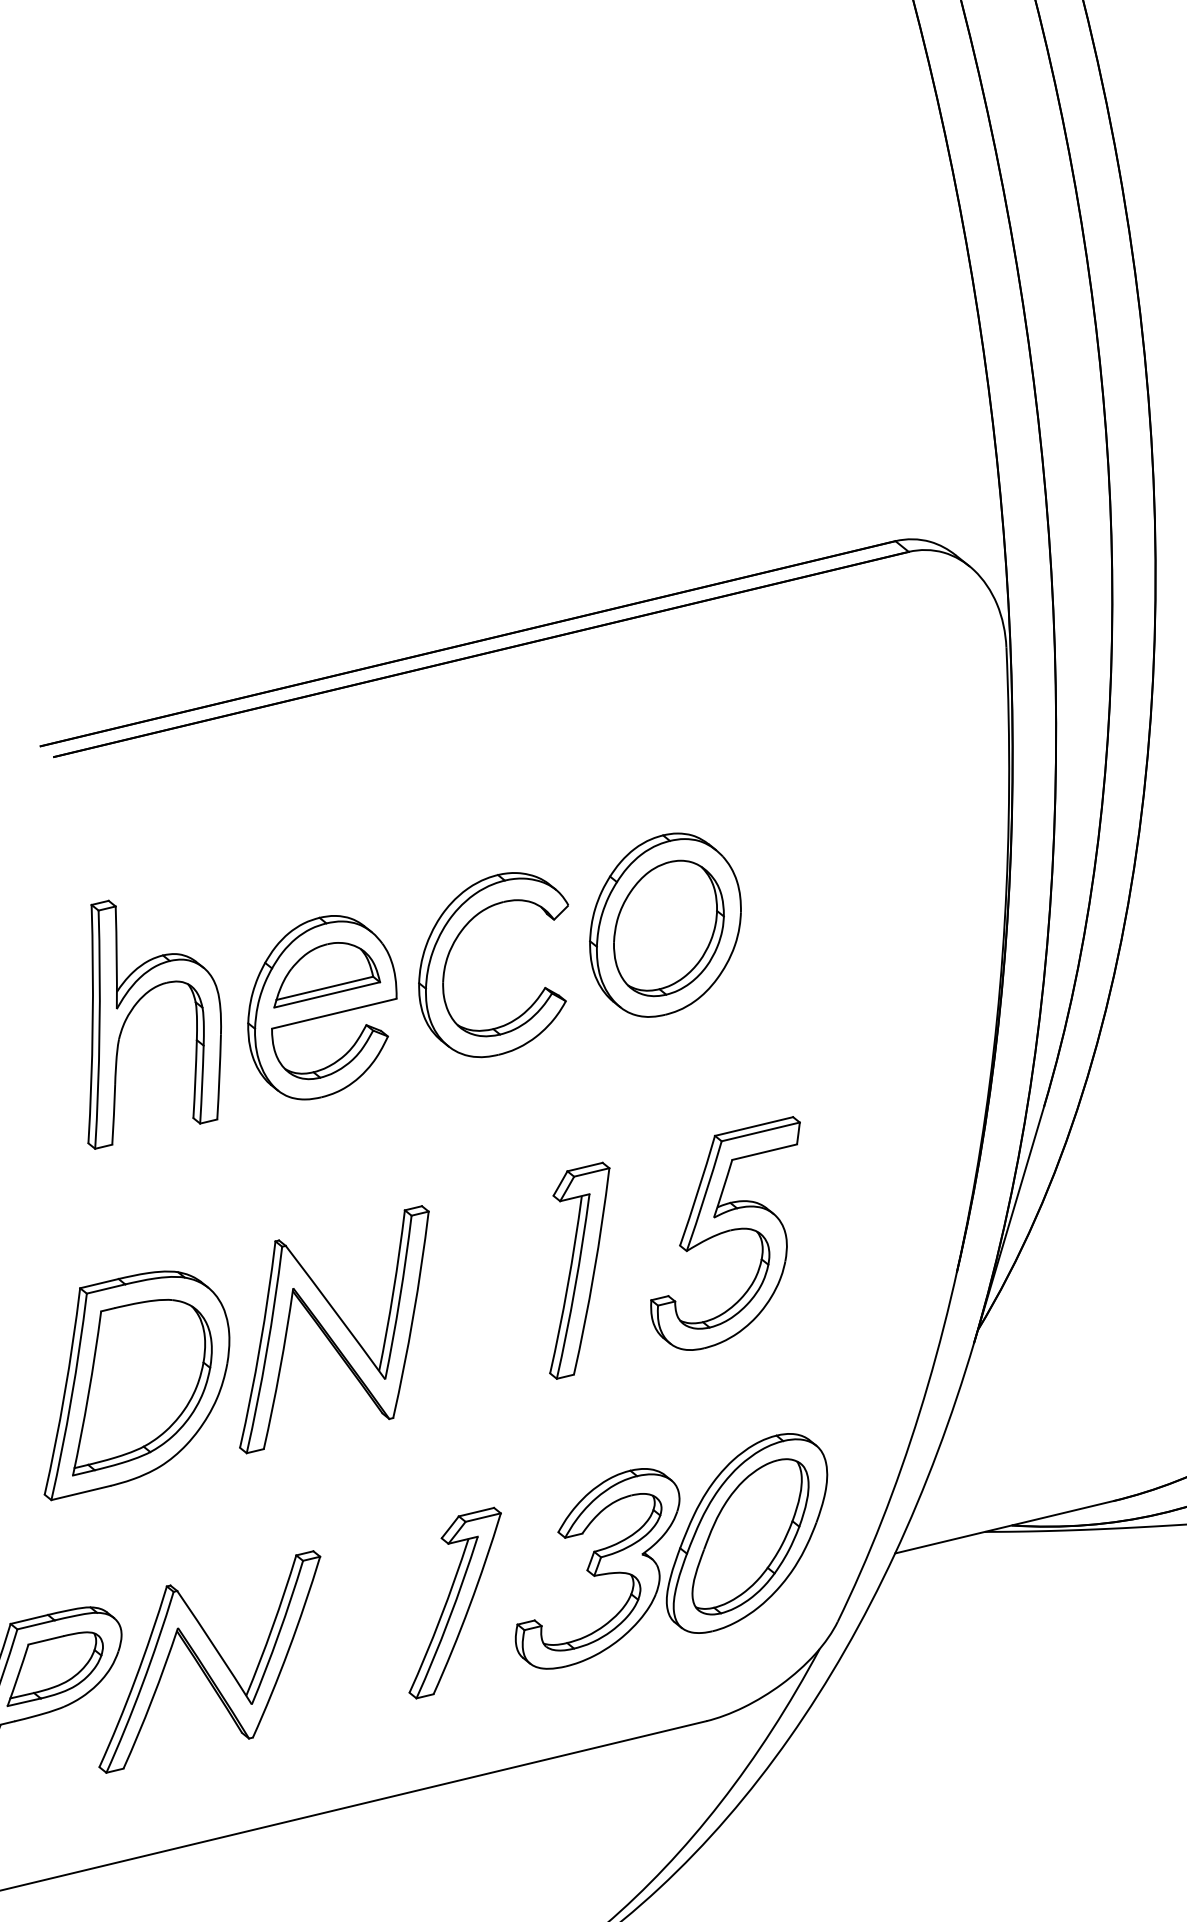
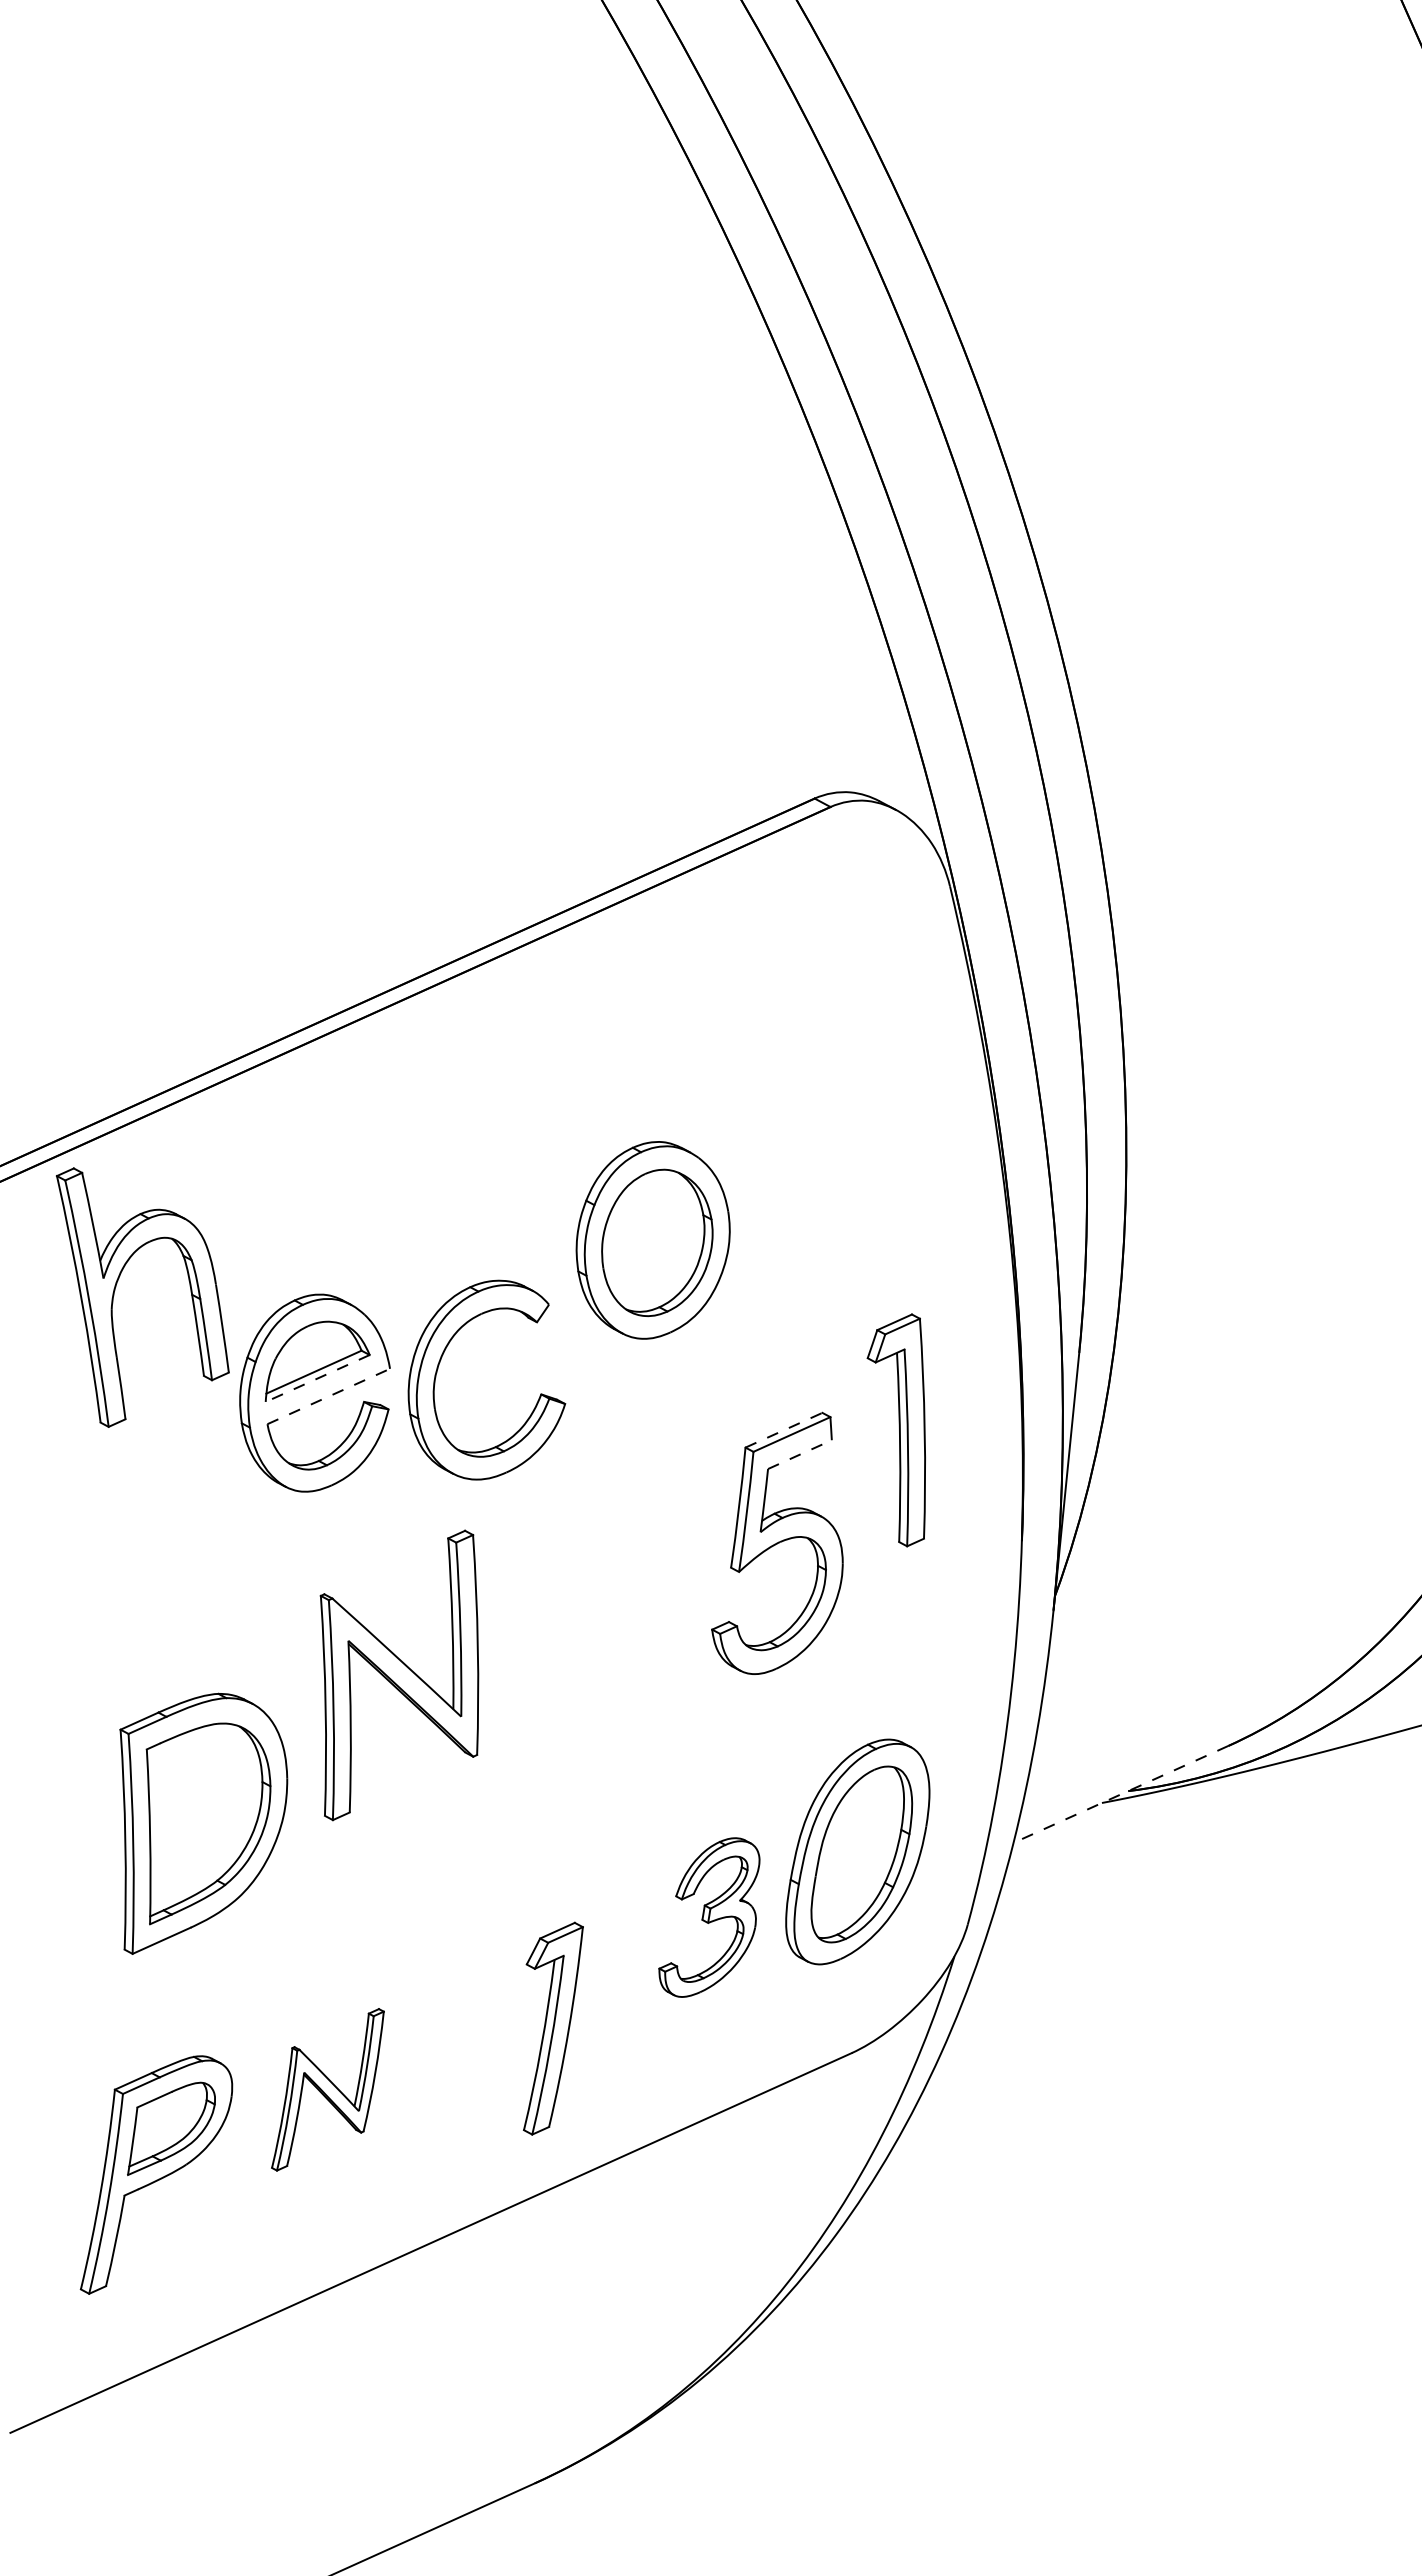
part: (457, 938) -> (441, 1360), moved
line: (326, 994) -> (317, 1378), solid -> dashed
line: (335, 1013) -> (329, 1396), solid -> dashed
part: (127, 1019) -> (116, 1287), moved
line: (754, 1126) -> (784, 1430), solid -> dashed
line: (764, 1151) -> (799, 1454), solid -> dashed
part: (566, 1268) -> (895, 1430), moved
part: (334, 1329) -> (399, 1675), moved
line: (1003, 1527) -> (1120, 1794), solid -> dashed
part: (597, 1568) -> (709, 1917), size x0.7
part: (455, 1602) -> (553, 2028), moved
part: (209, 1661) -> (327, 2089), size x0.6

